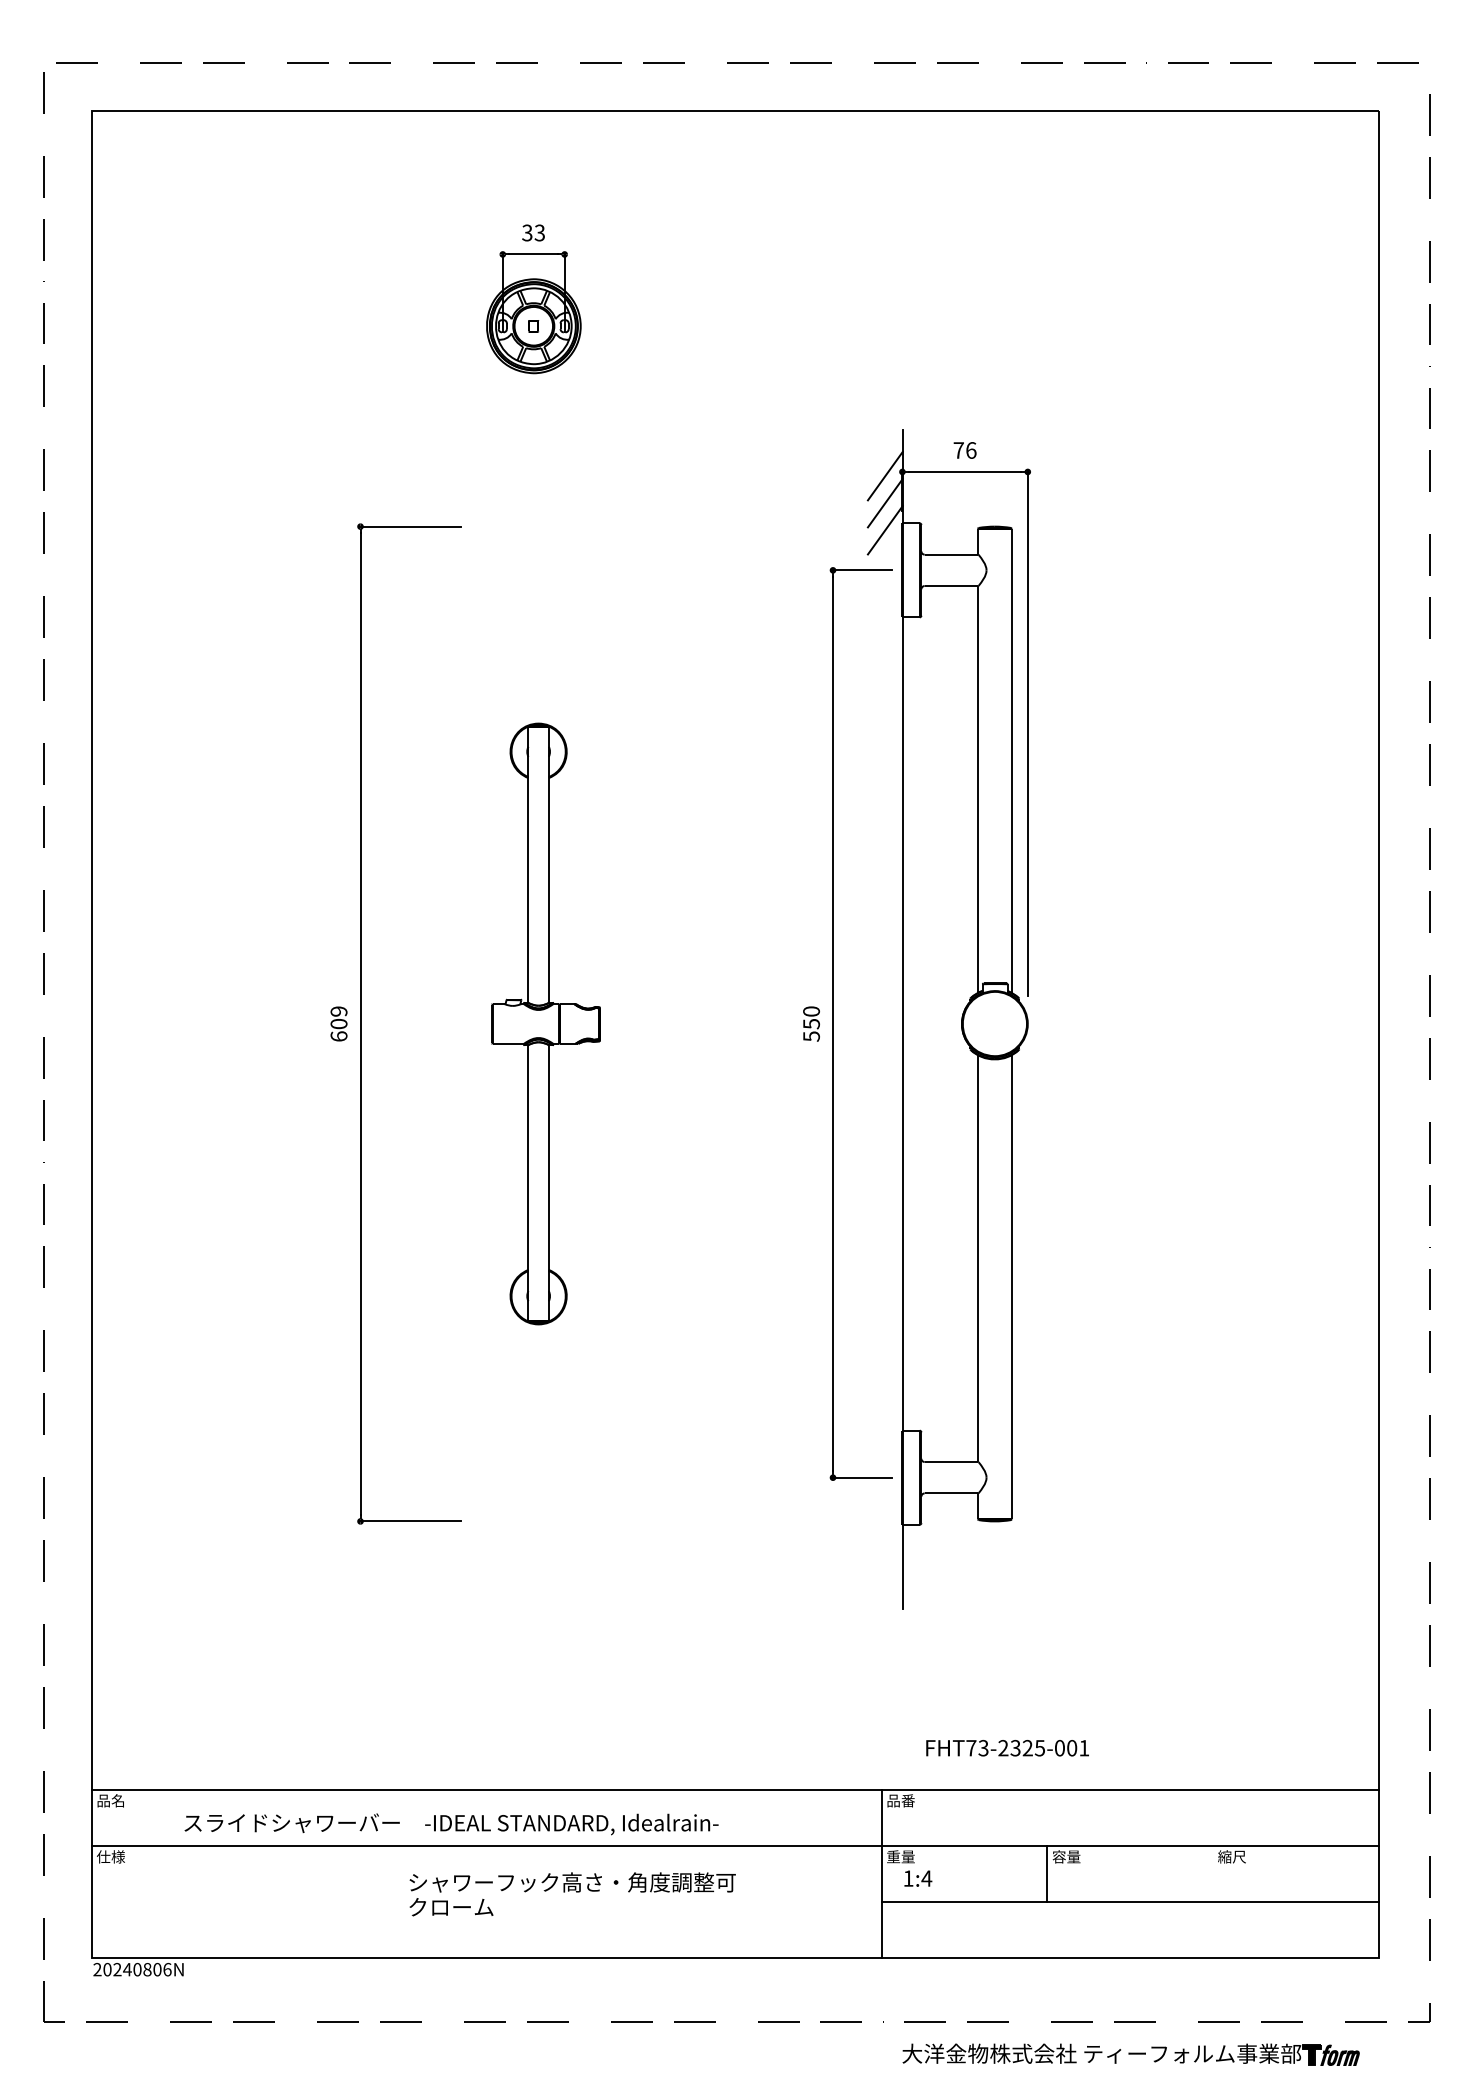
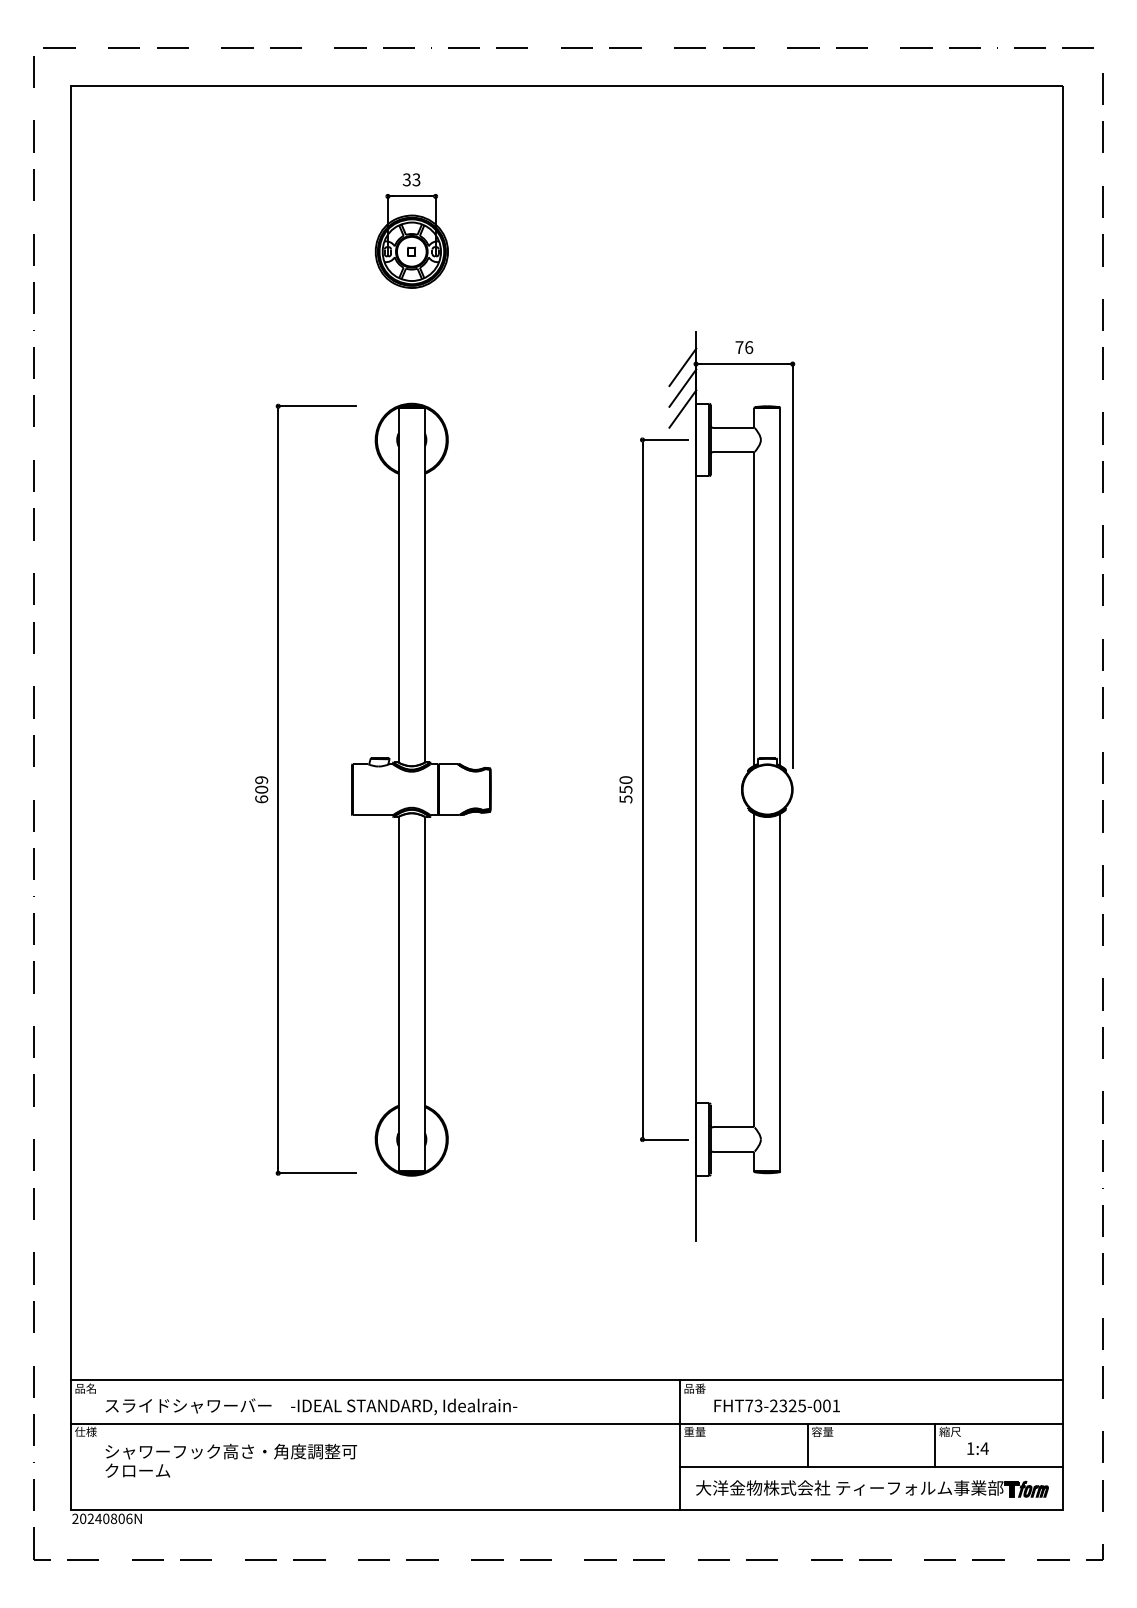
part: (545, 1023) -> (420, 789), size x1.67
text: (1007, 1748) -> (777, 1406), moved
text: (451, 1824) -> (311, 1406), moved
line: (1212, 1874) -> (935, 1445), added
text: (918, 1878) -> (978, 1448), moved
text: (572, 1894) -> (231, 1460), moved
part: (1130, 2054) -> (871, 1488), moved

